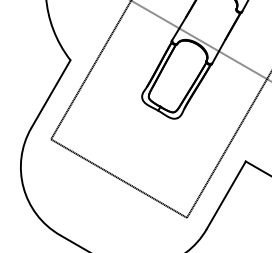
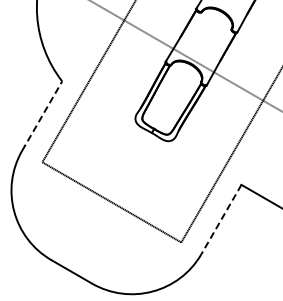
line: (51, 93) -> (42, 115), solid -> dashed
line: (226, 195) -> (221, 219), solid -> dashed

